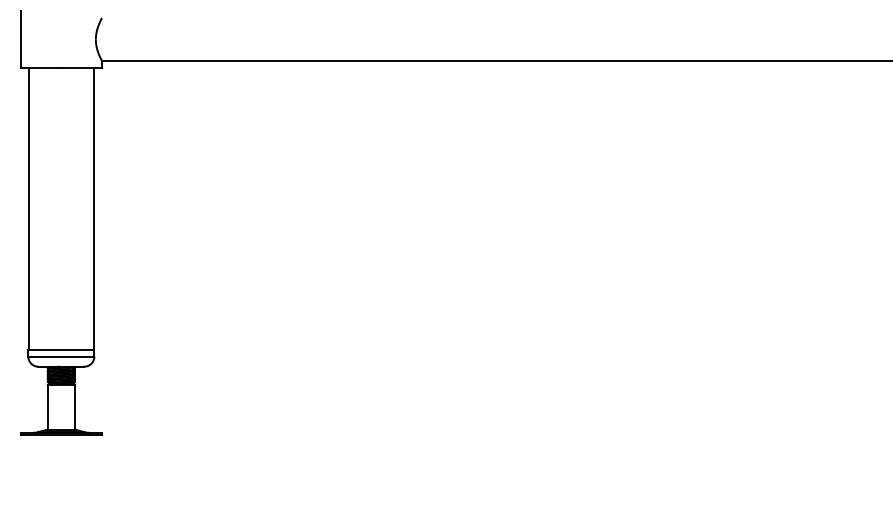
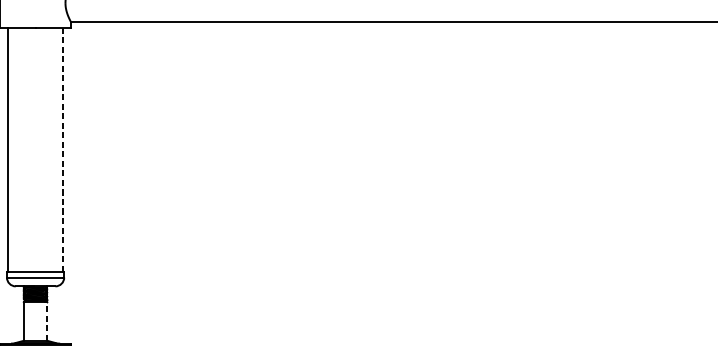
line: (93, 209) -> (63, 150), solid -> dashed
line: (74, 406) -> (46, 320), solid -> dashed

